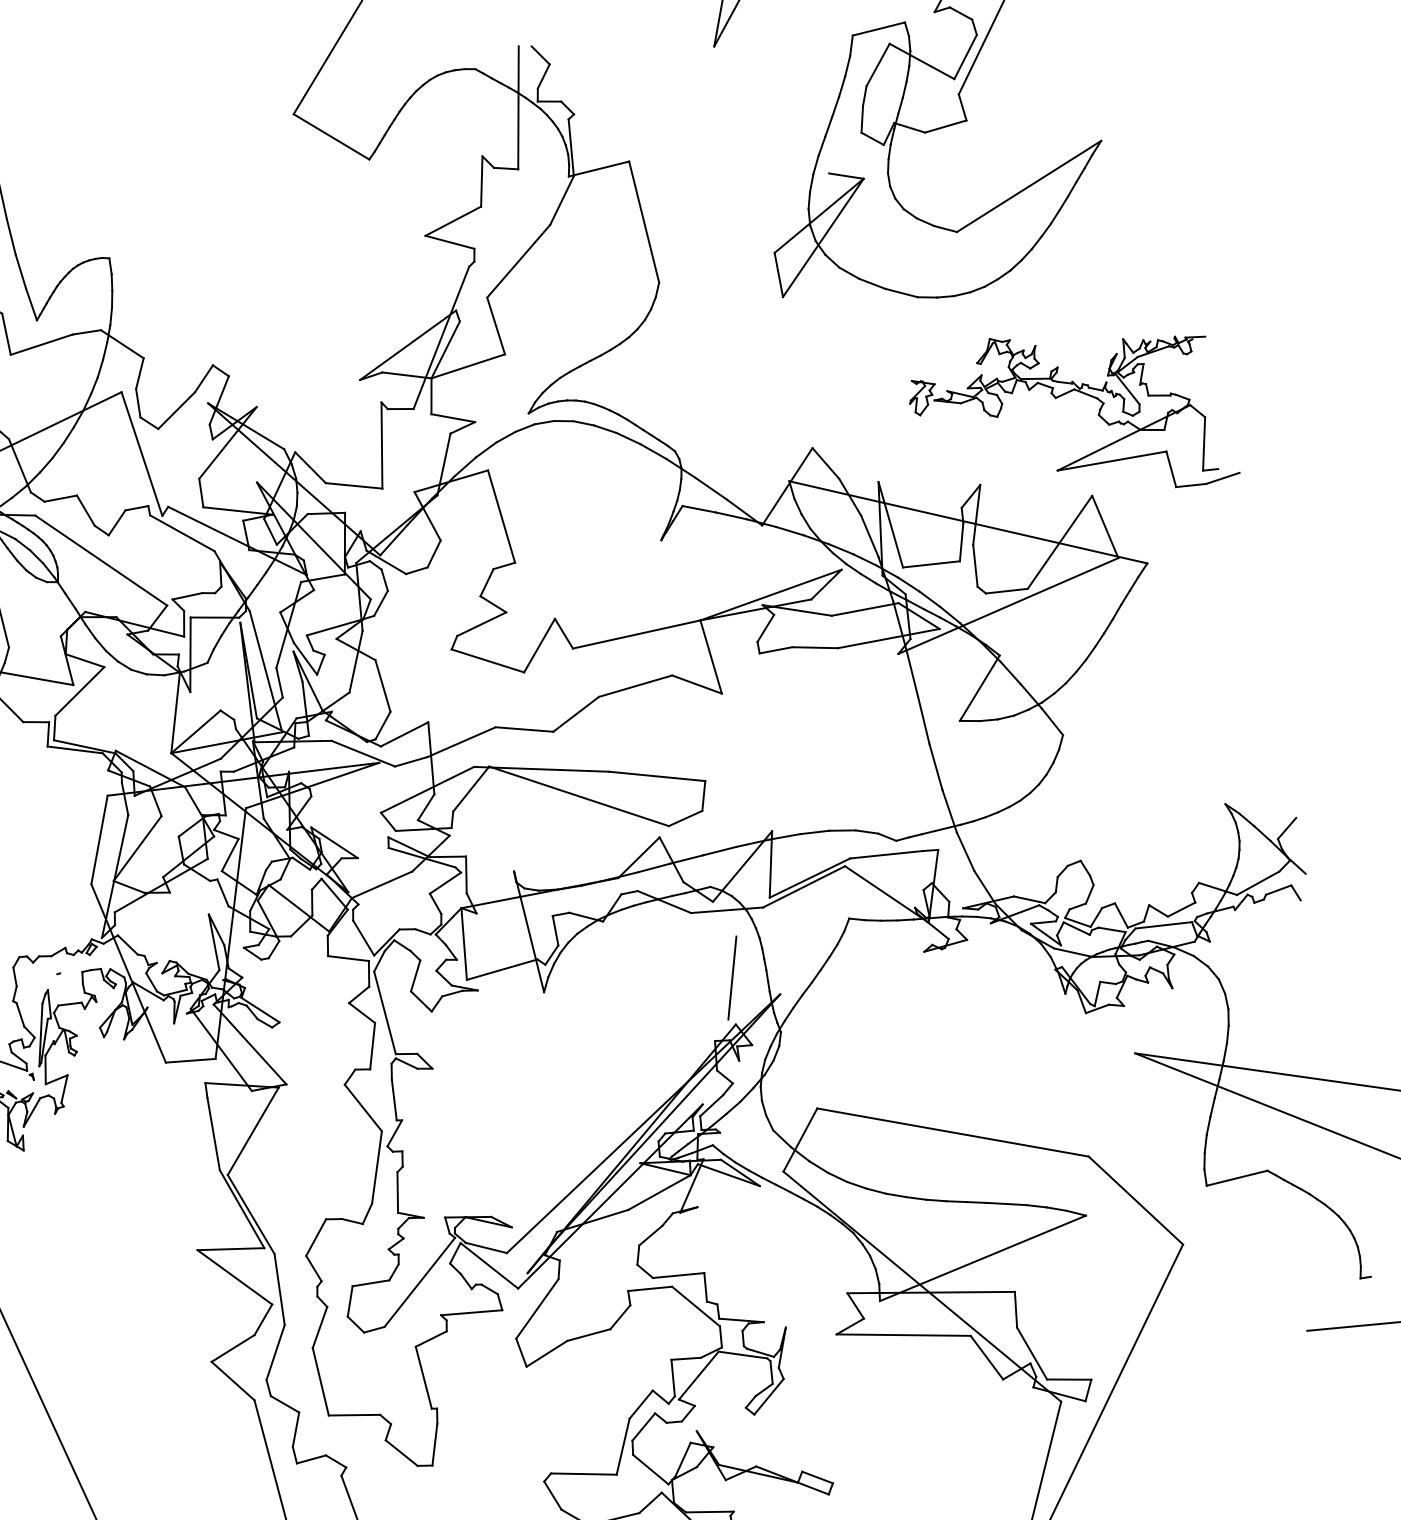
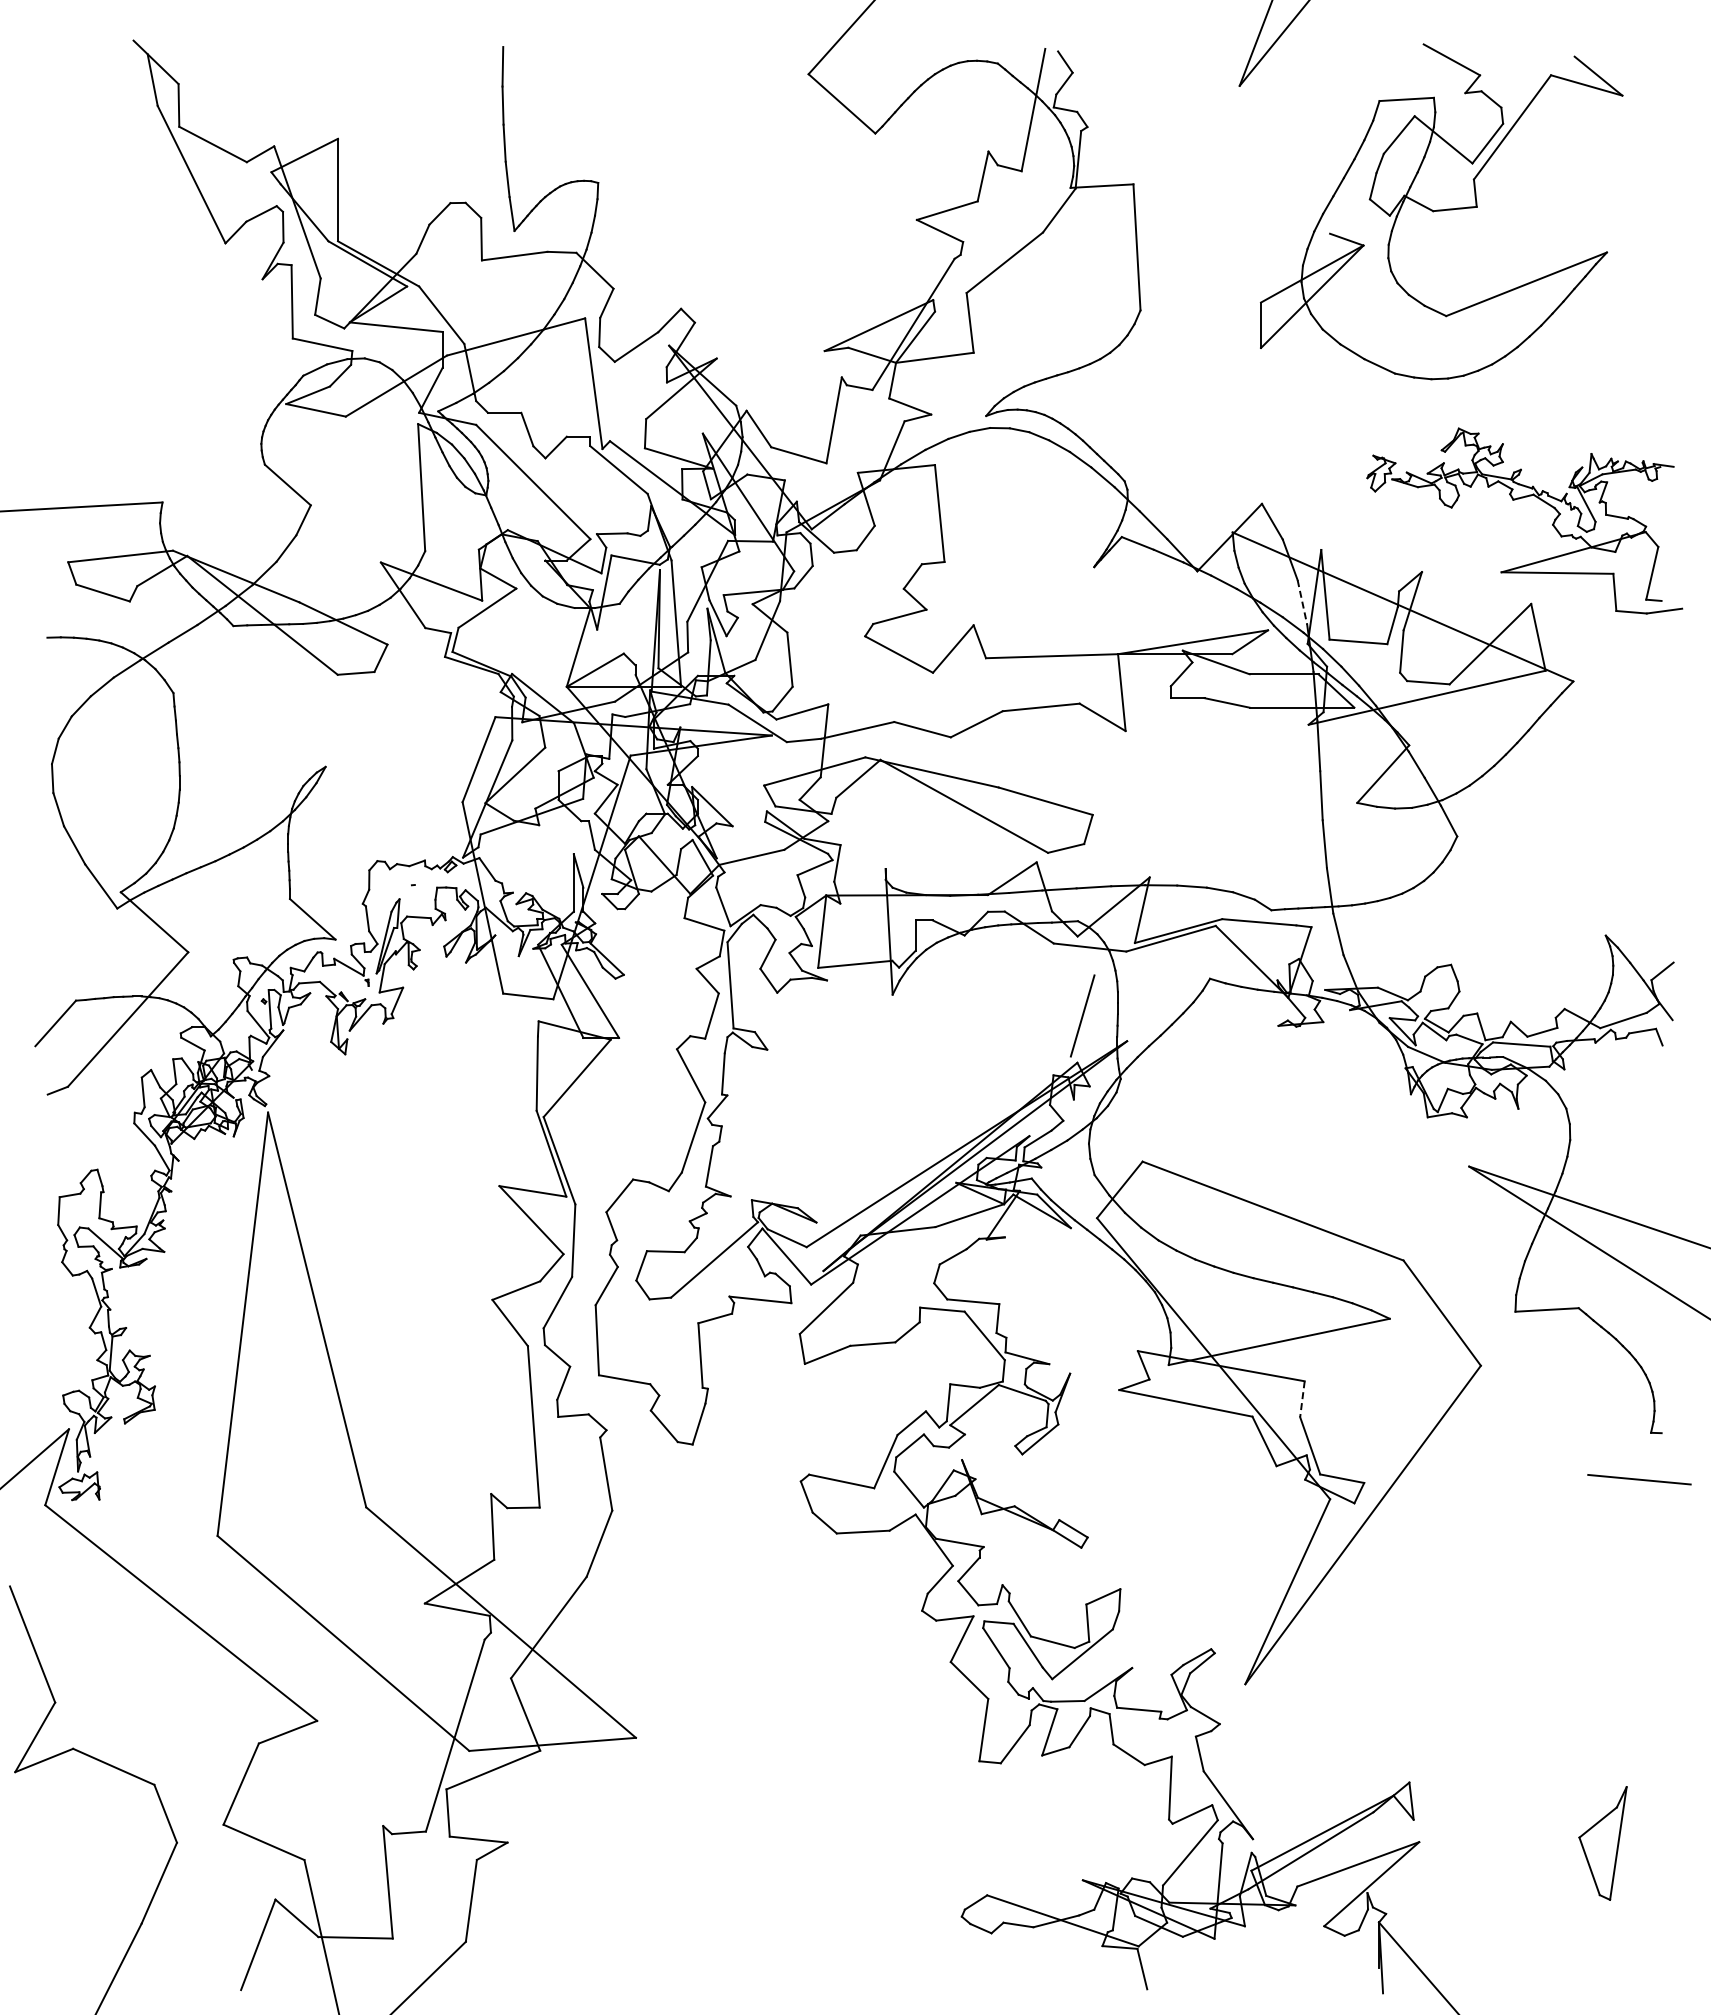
line: (869, 536) -> (1302, 602), solid -> dashed
line: (1016, 1310) -> (1302, 1399), solid -> dashed

